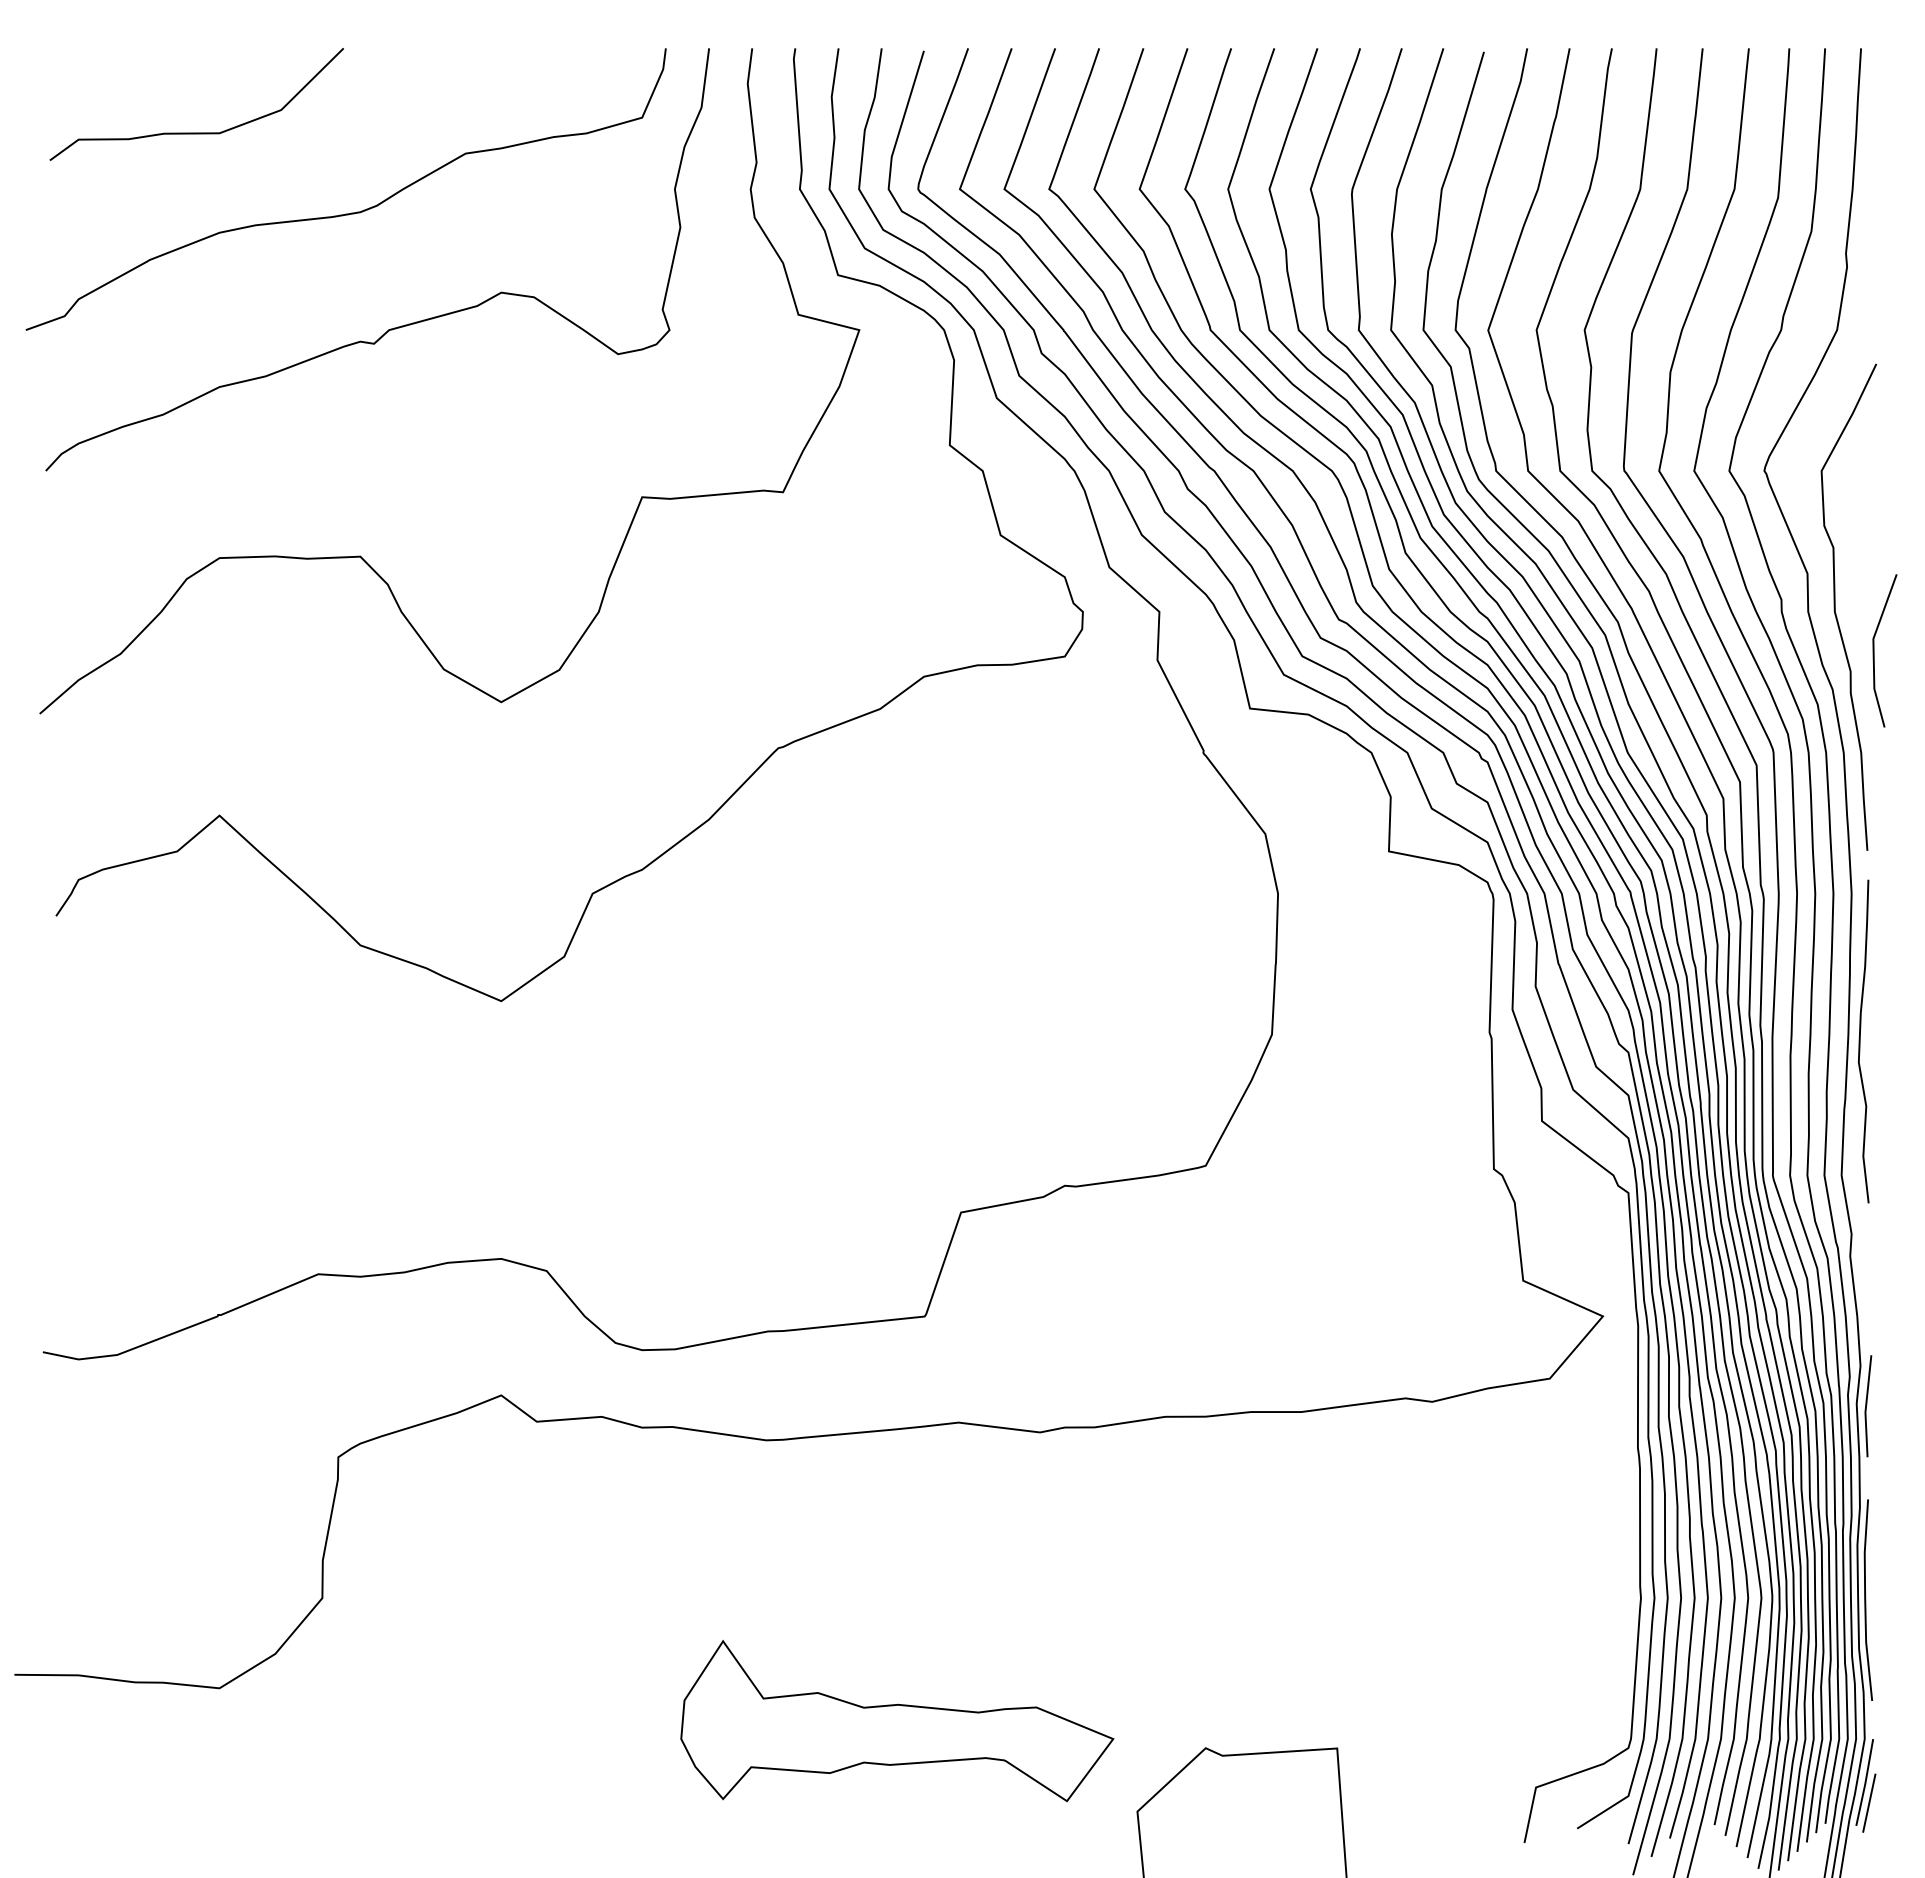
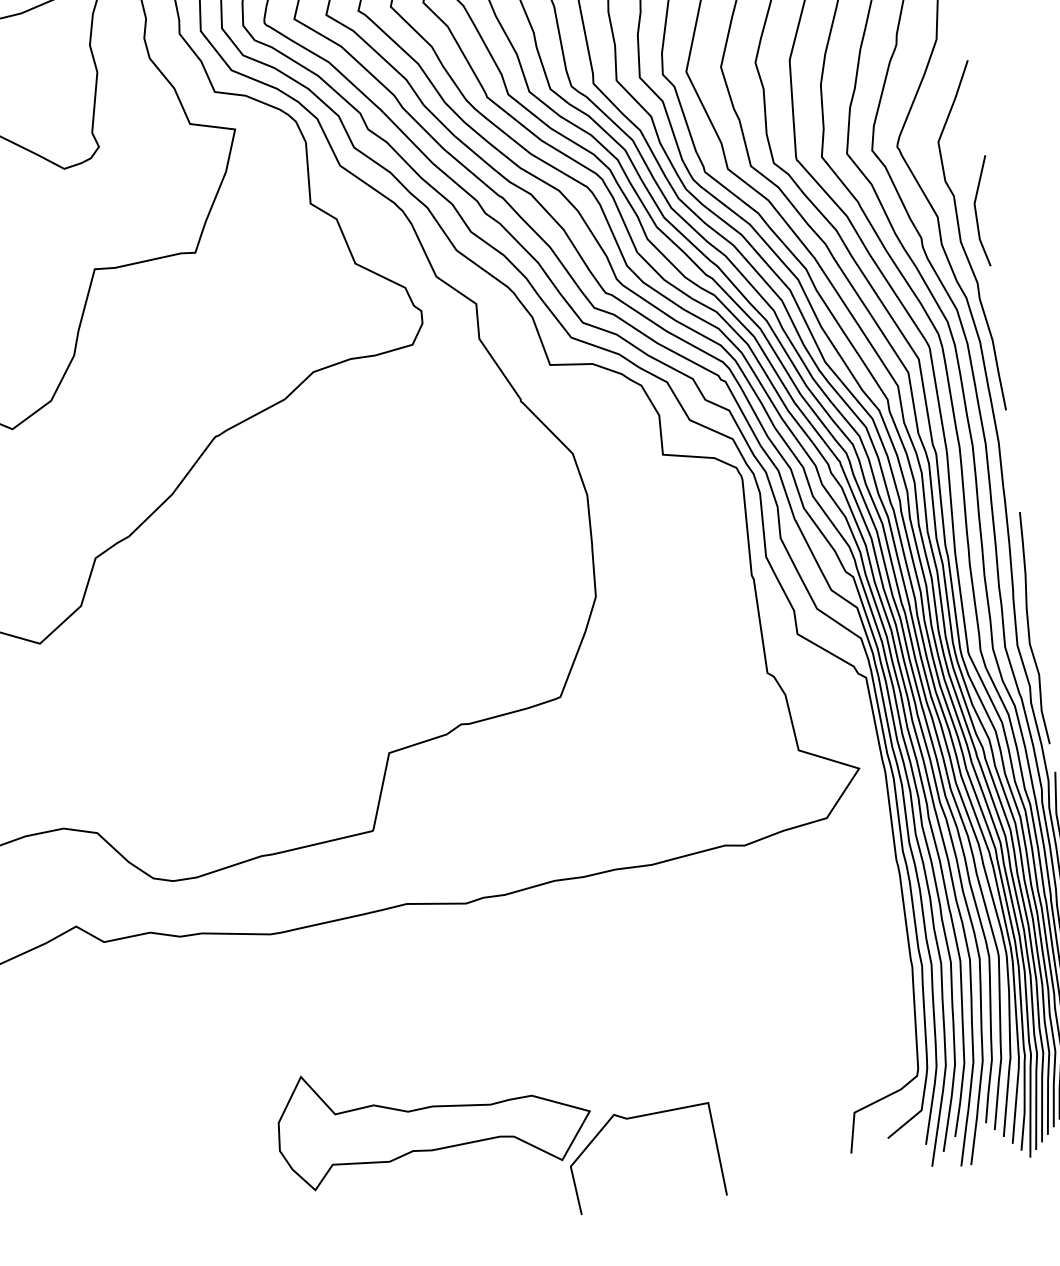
line: (1874, 650) -> (976, 211), moved
curve: (1860, 1041) -> (1029, 628), moved
part: (897, 1721) -> (433, 1118), moved

